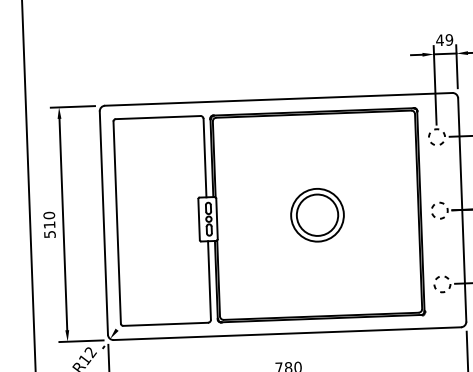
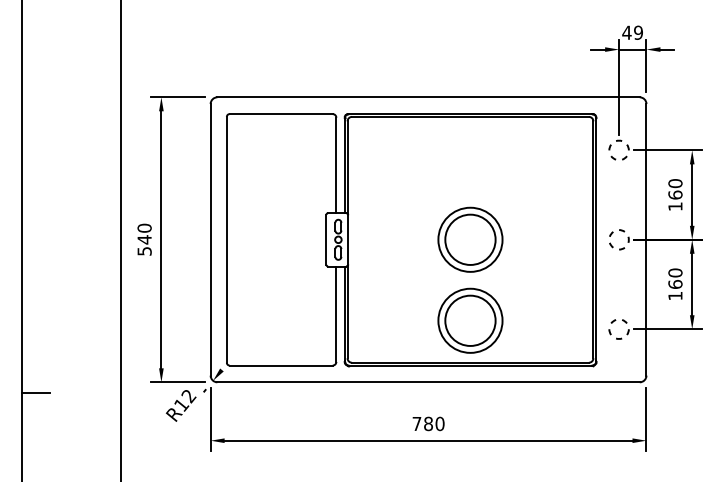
text: (49, 224) -> (144, 239), 510 -> 540
part: (319, 281) -> (470, 320), added

